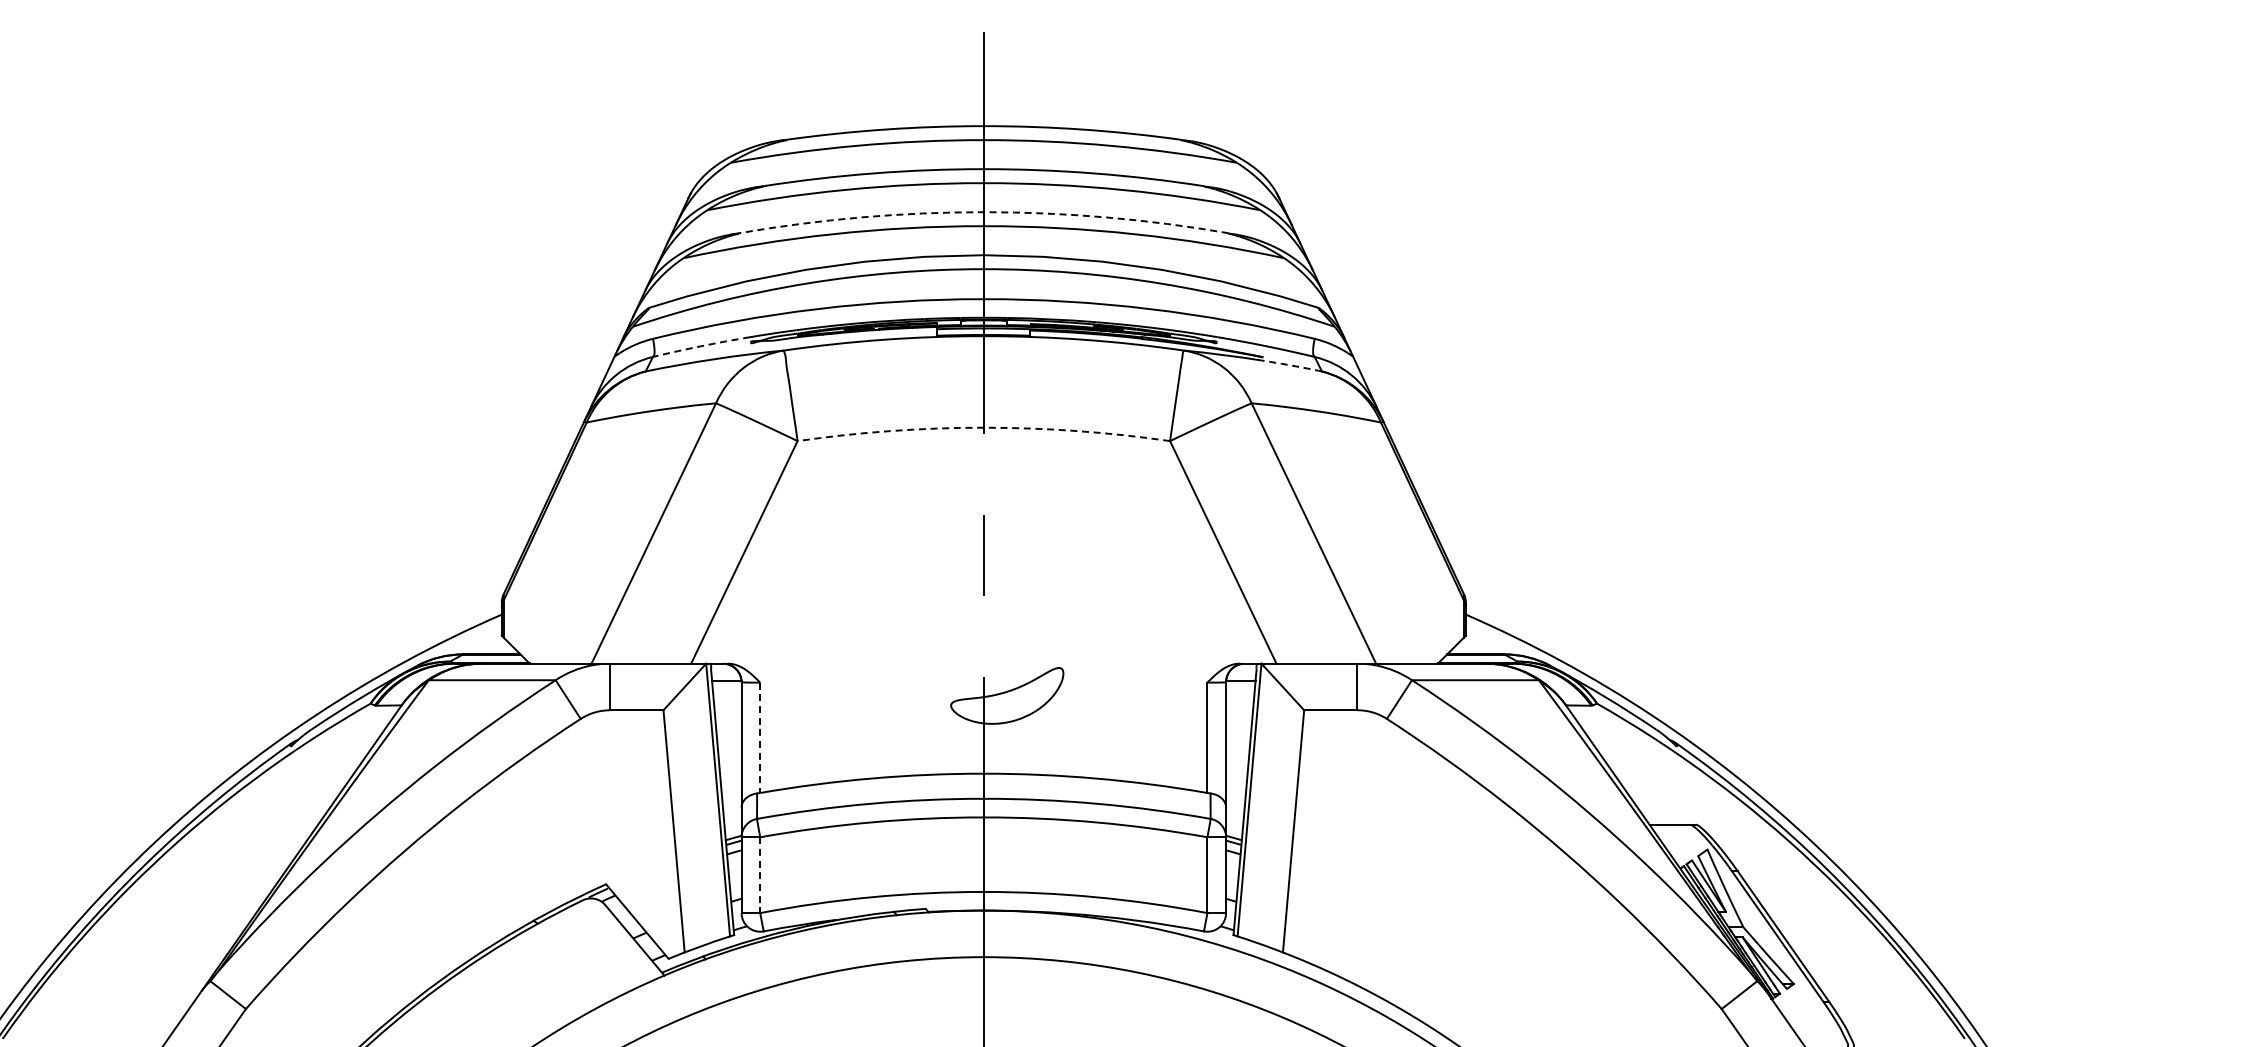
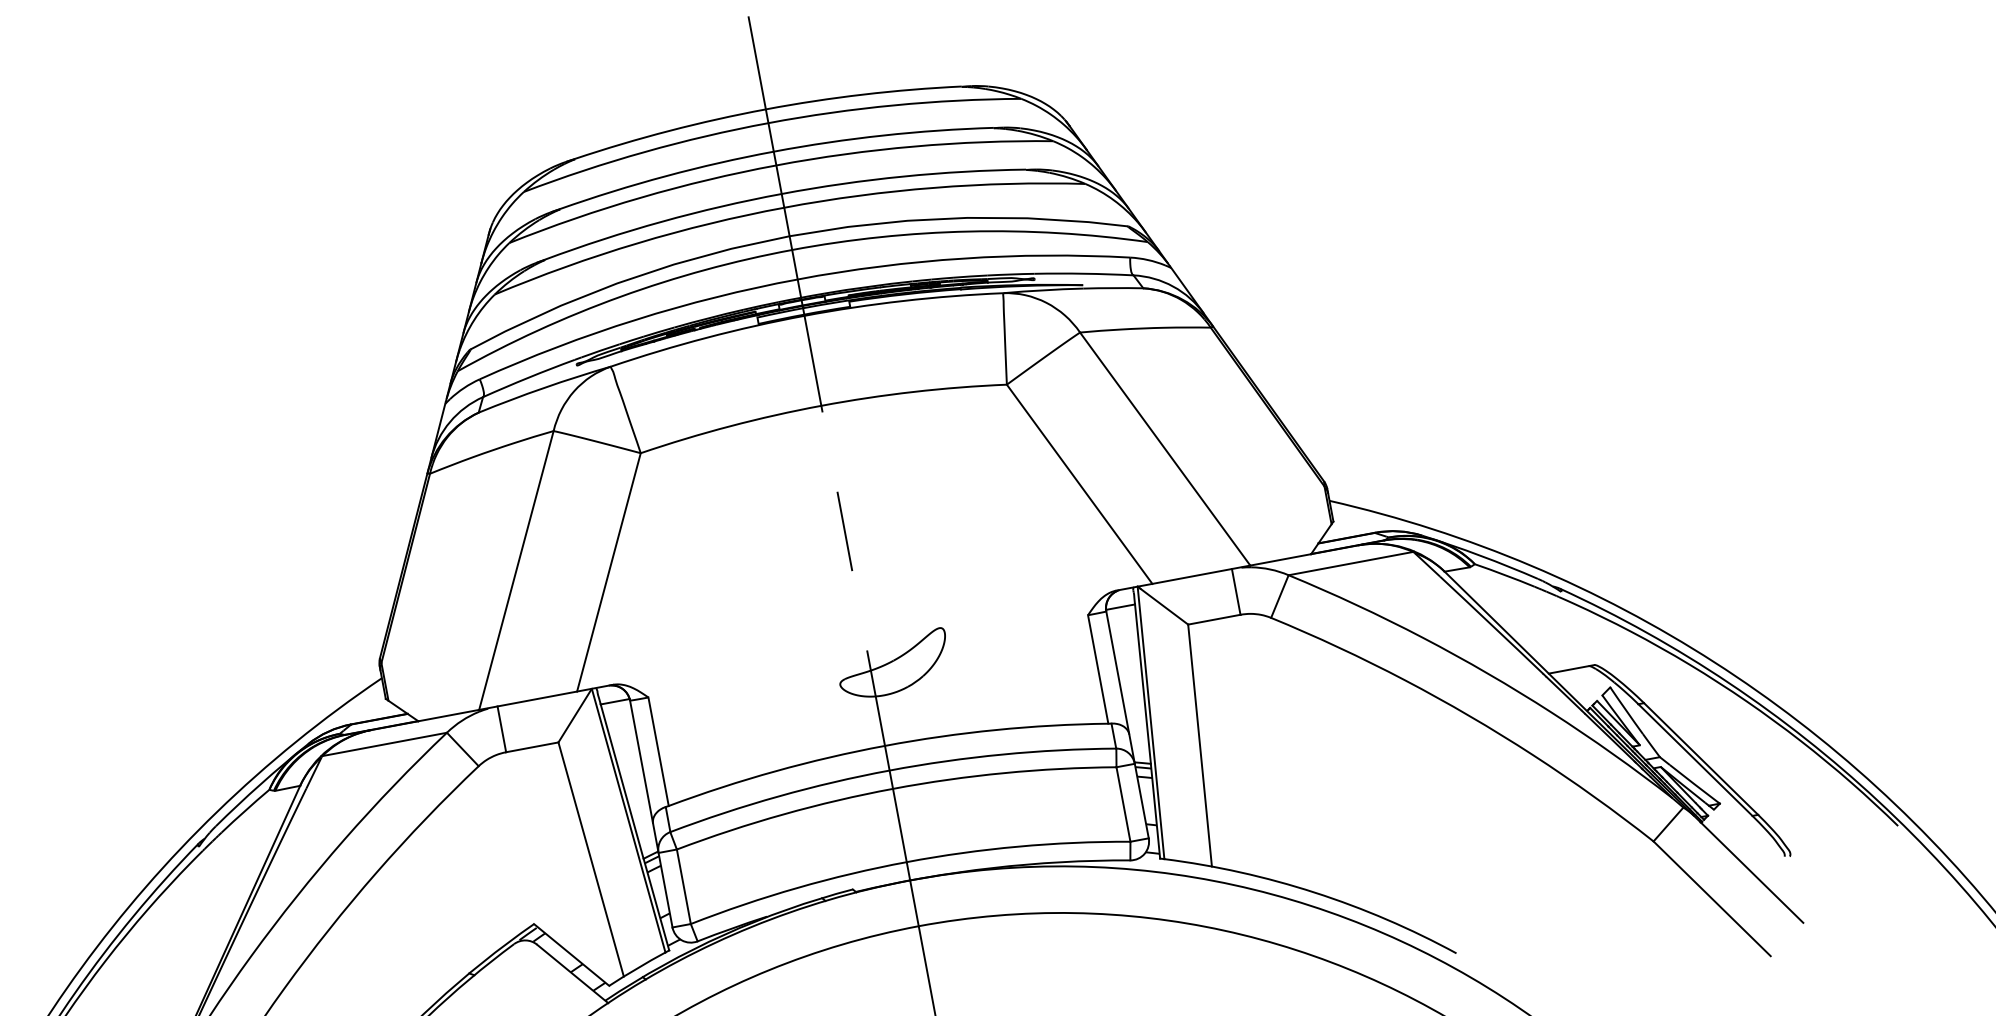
arc: (983, 212) -> (781, 194), dashed -> solid
arc: (701, 346) -> (528, 377), dashed -> solid
arc: (1292, 365) -> (1113, 287), dashed -> solid
arc: (983, 427) -> (820, 405), dashed -> solid
line: (760, 738) -> (658, 752), dashed -> solid
line: (760, 875) -> (684, 887), dashed -> solid

